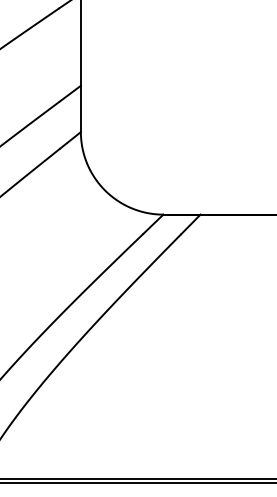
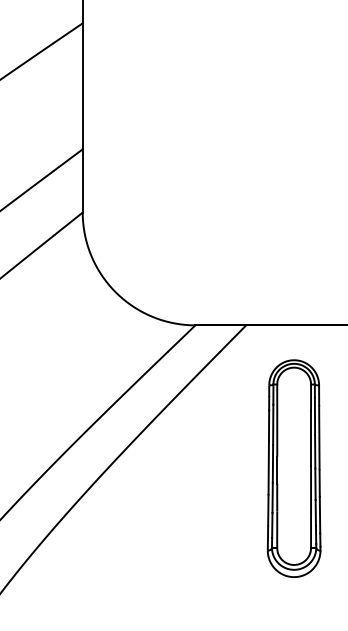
part: (235, 319) -> (294, 468), added

